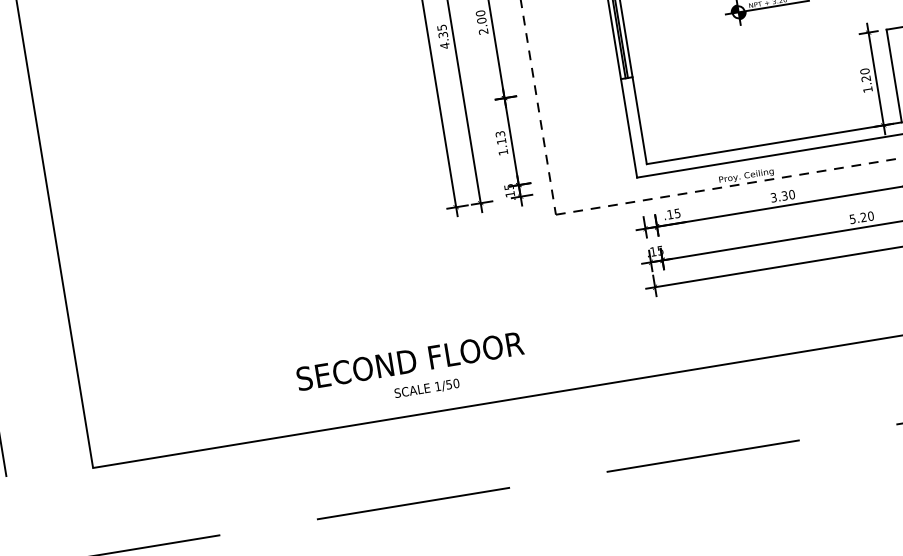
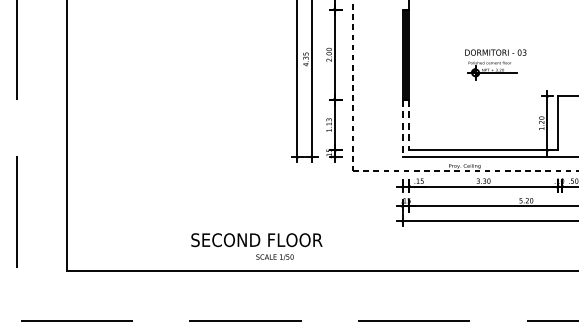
line: (639, 121) -> (409, 125), solid -> dashed
line: (628, 128) -> (402, 128), solid -> dashed
text: (426, 389) -> (274, 257), moved

